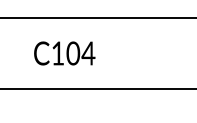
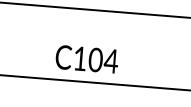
text: (64, 53) -> (86, 59), moved

